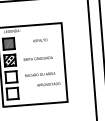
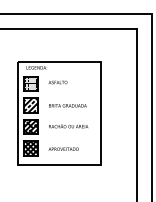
text: (39, 40) -> (57, 82), moved
hatch: (11, 76) -> (31, 126), added
text: (48, 83) -> (63, 148), moved
hatch: (12, 93) -> (31, 148), added

